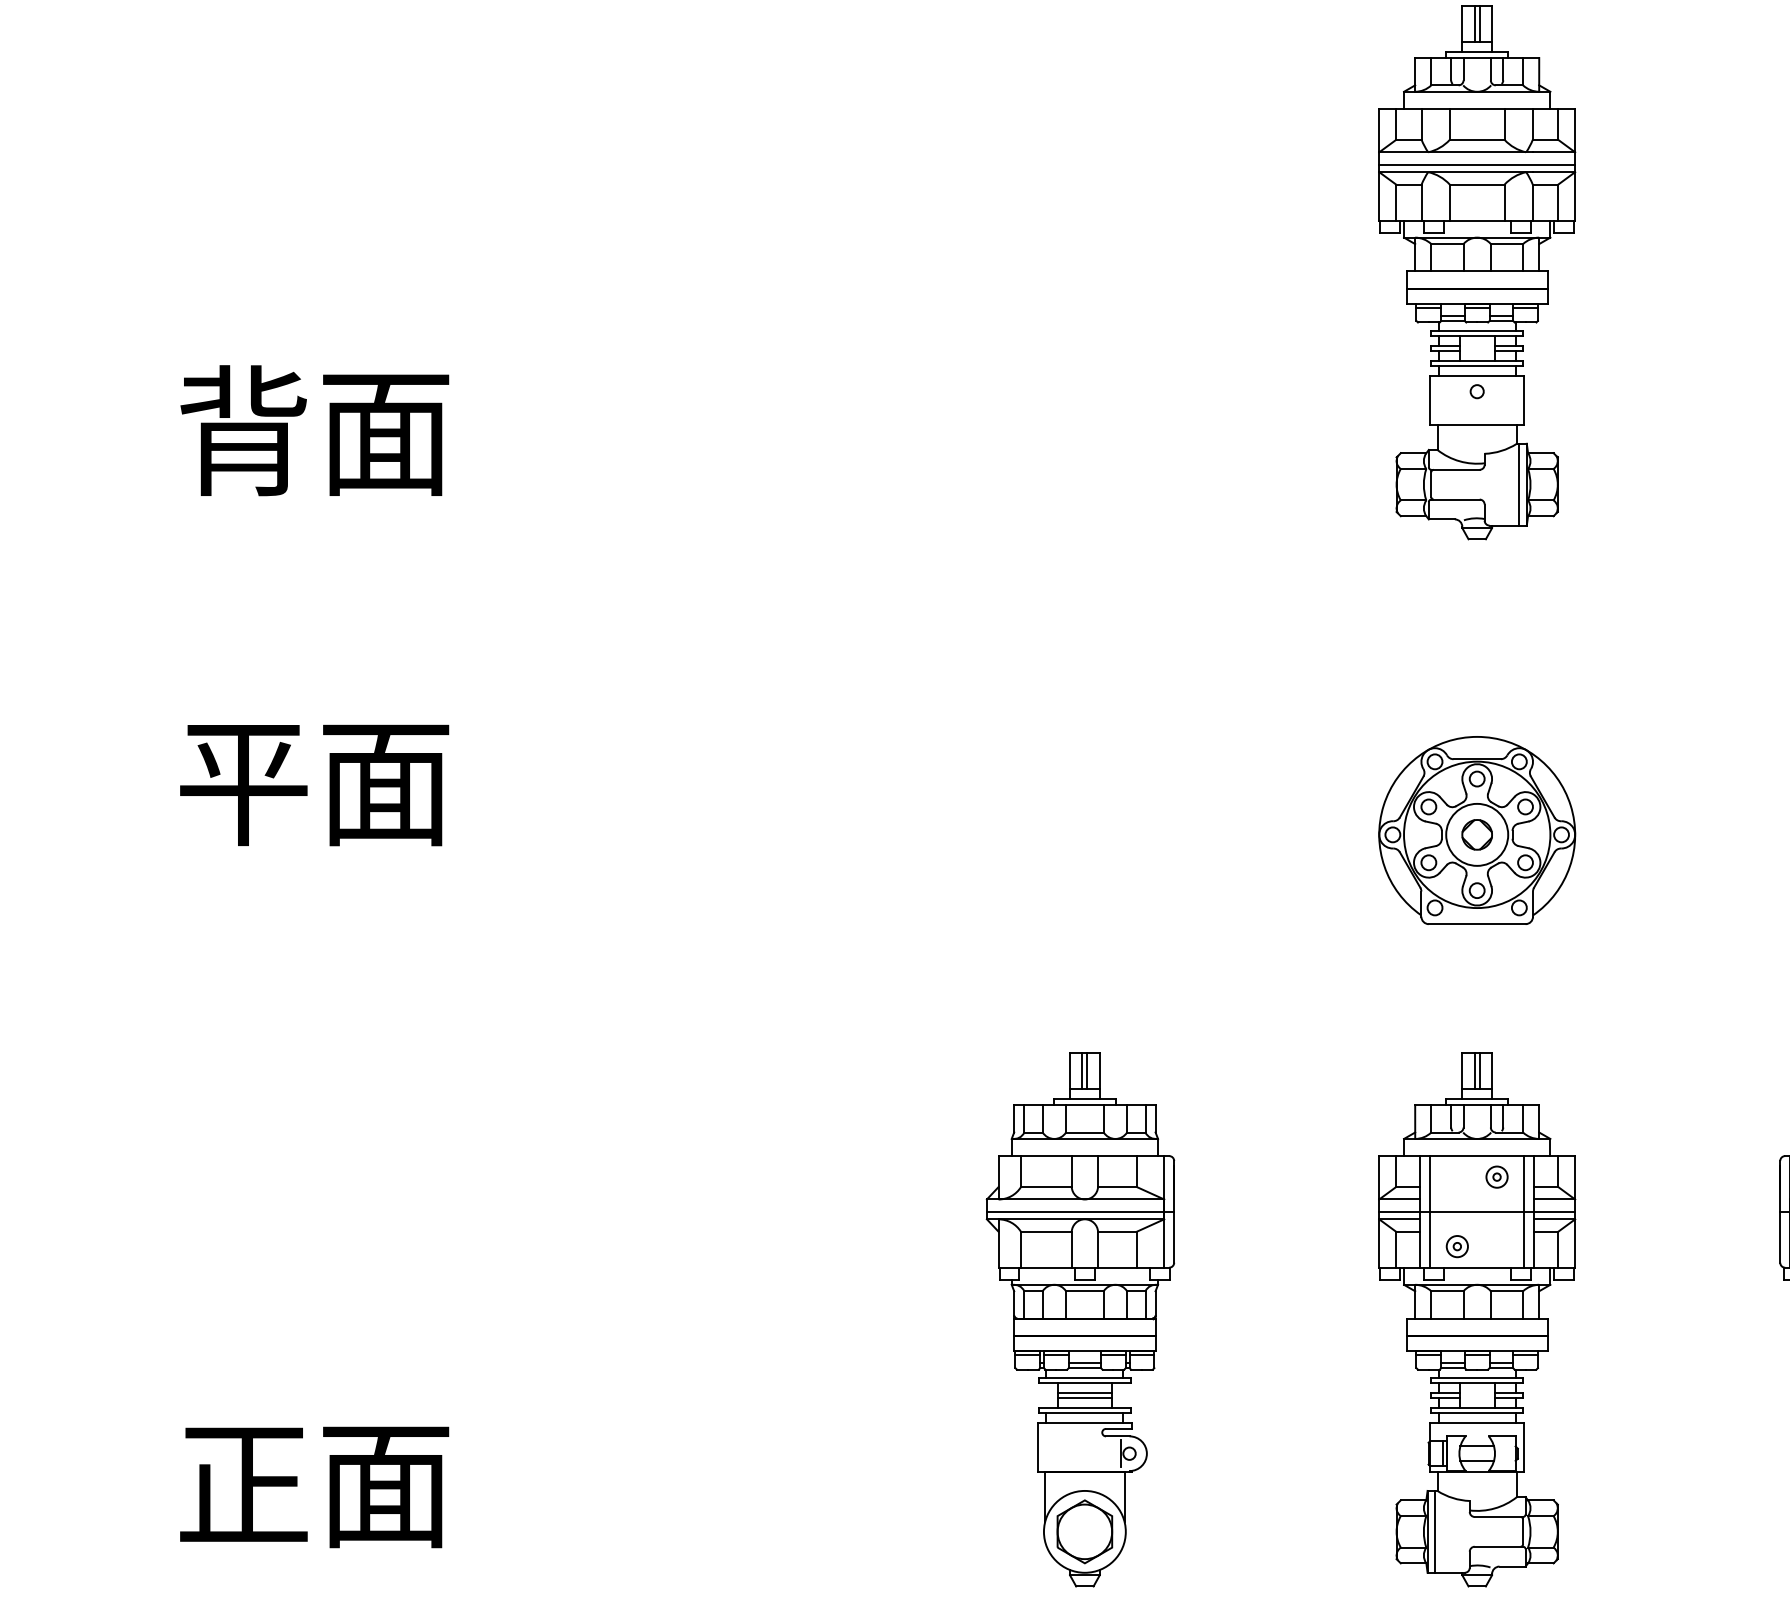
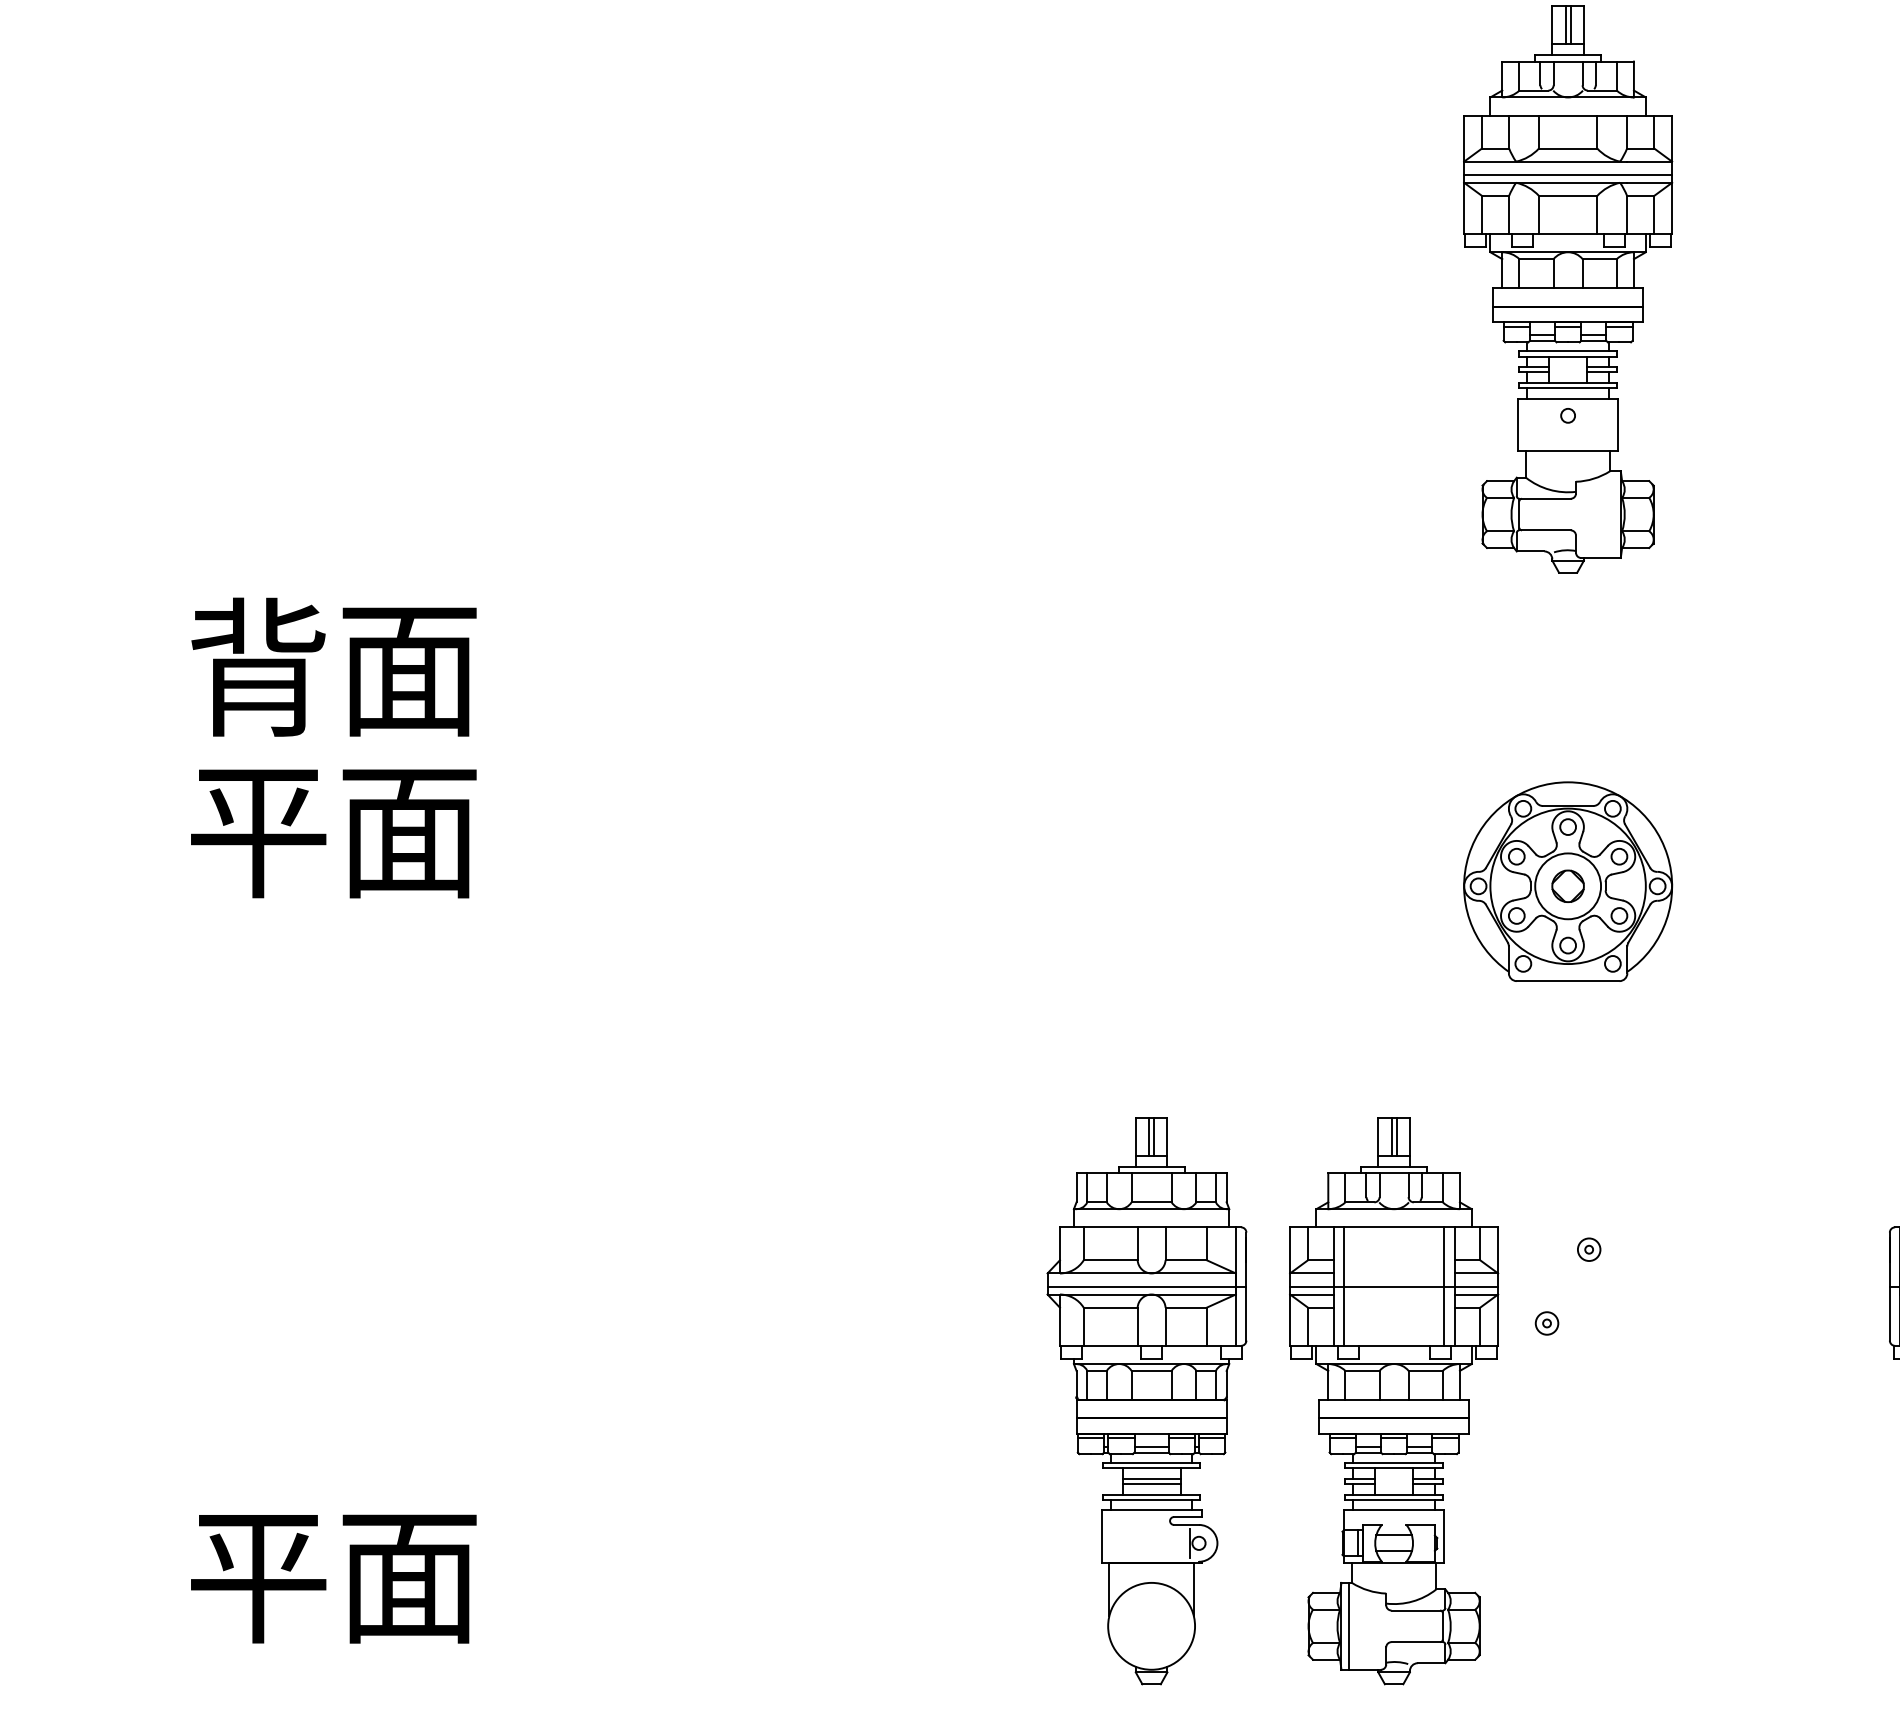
text: (314, 430) -> (333, 666), moved
line: (1519, 484) -> (1612, 514), removed
part: (1477, 1320) -> (1394, 1401), moved
text: (243, 1487) -> (258, 1579), 正面 -> 平面
part: (1084, 1532) -> (1151, 1626), removed

